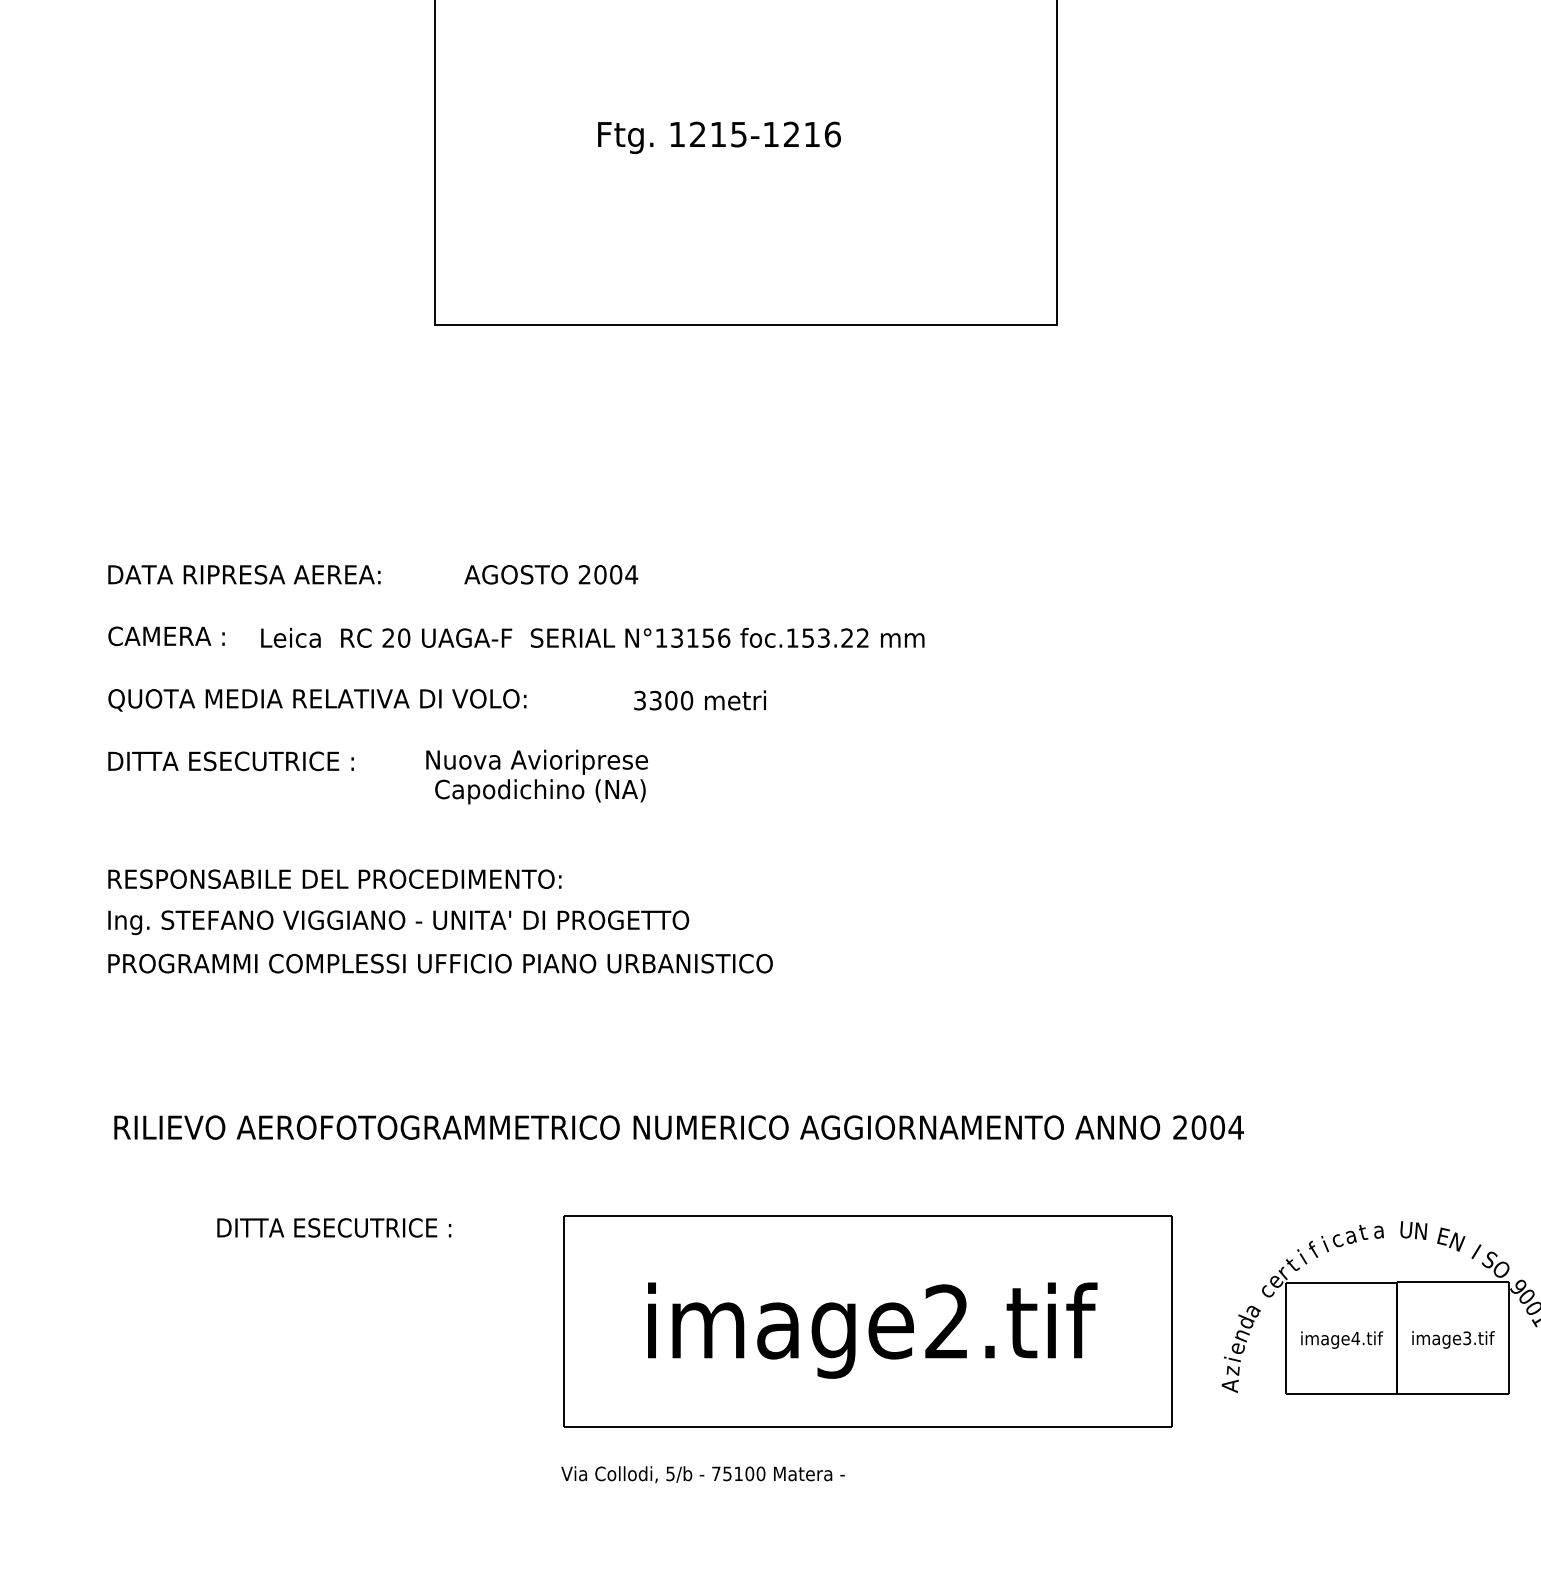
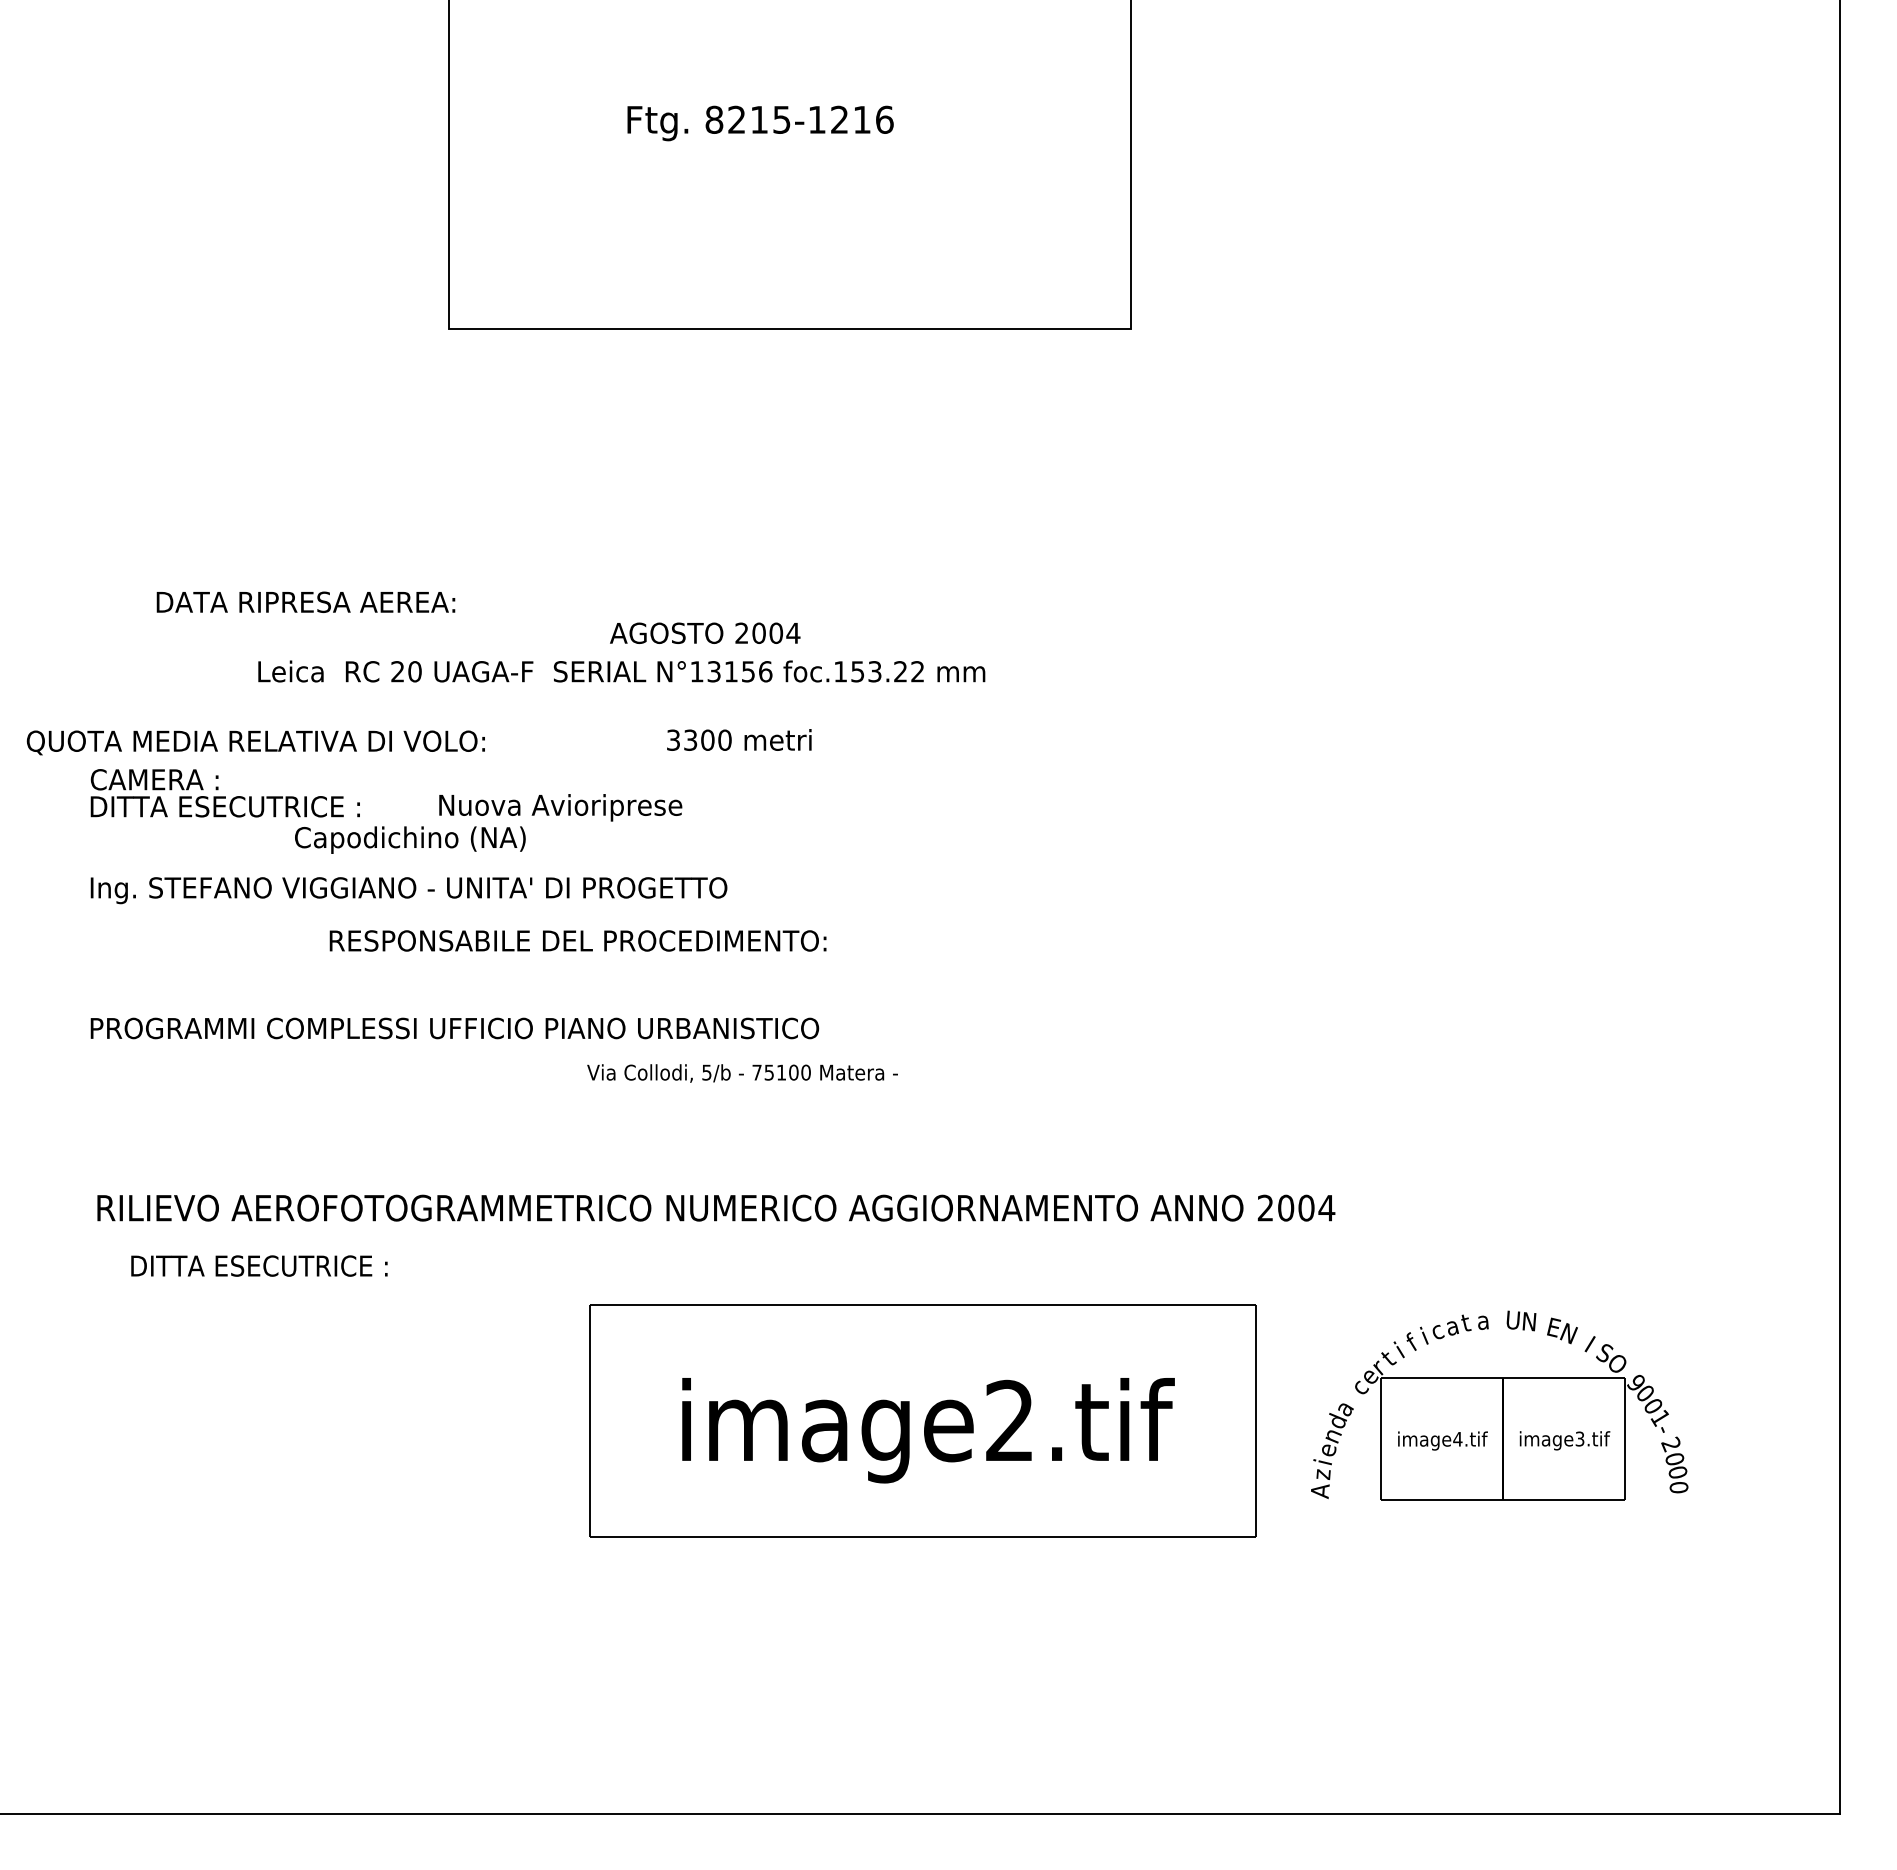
text: (677, 134) -> (714, 119), 1215-1216 -> 8215-1216
text: (244, 574) -> (305, 601), moved
text: (551, 574) -> (705, 632), moved
text: (166, 636) -> (154, 779), moved
text: (317, 699) -> (255, 742), moved
text: (540, 791) -> (410, 839), moved
text: (334, 878) -> (577, 940), moved
text: (398, 922) -> (408, 890), moved
text: (334, 1227) -> (259, 1265), moved
text: (702, 1474) -> (742, 1073), moved

